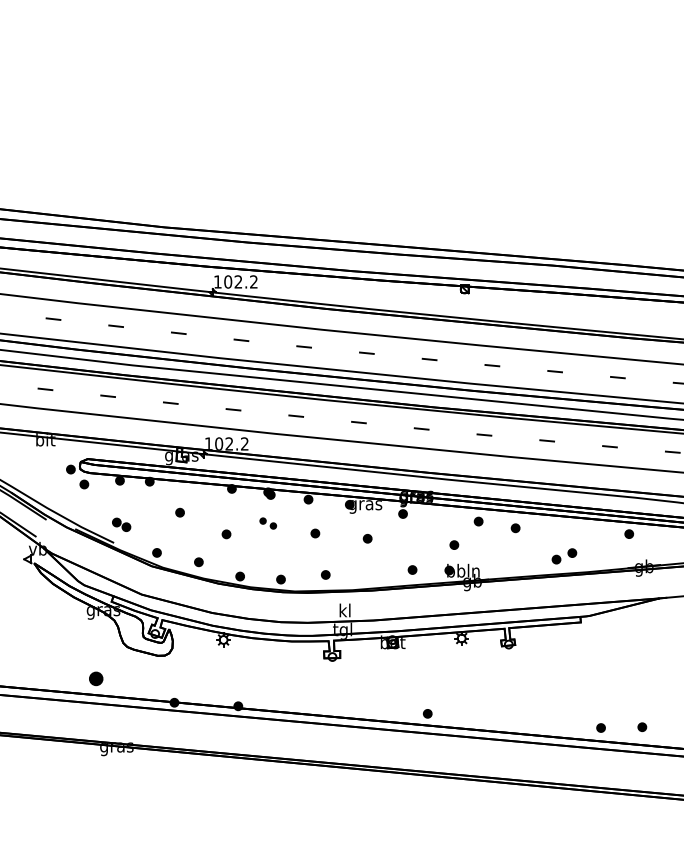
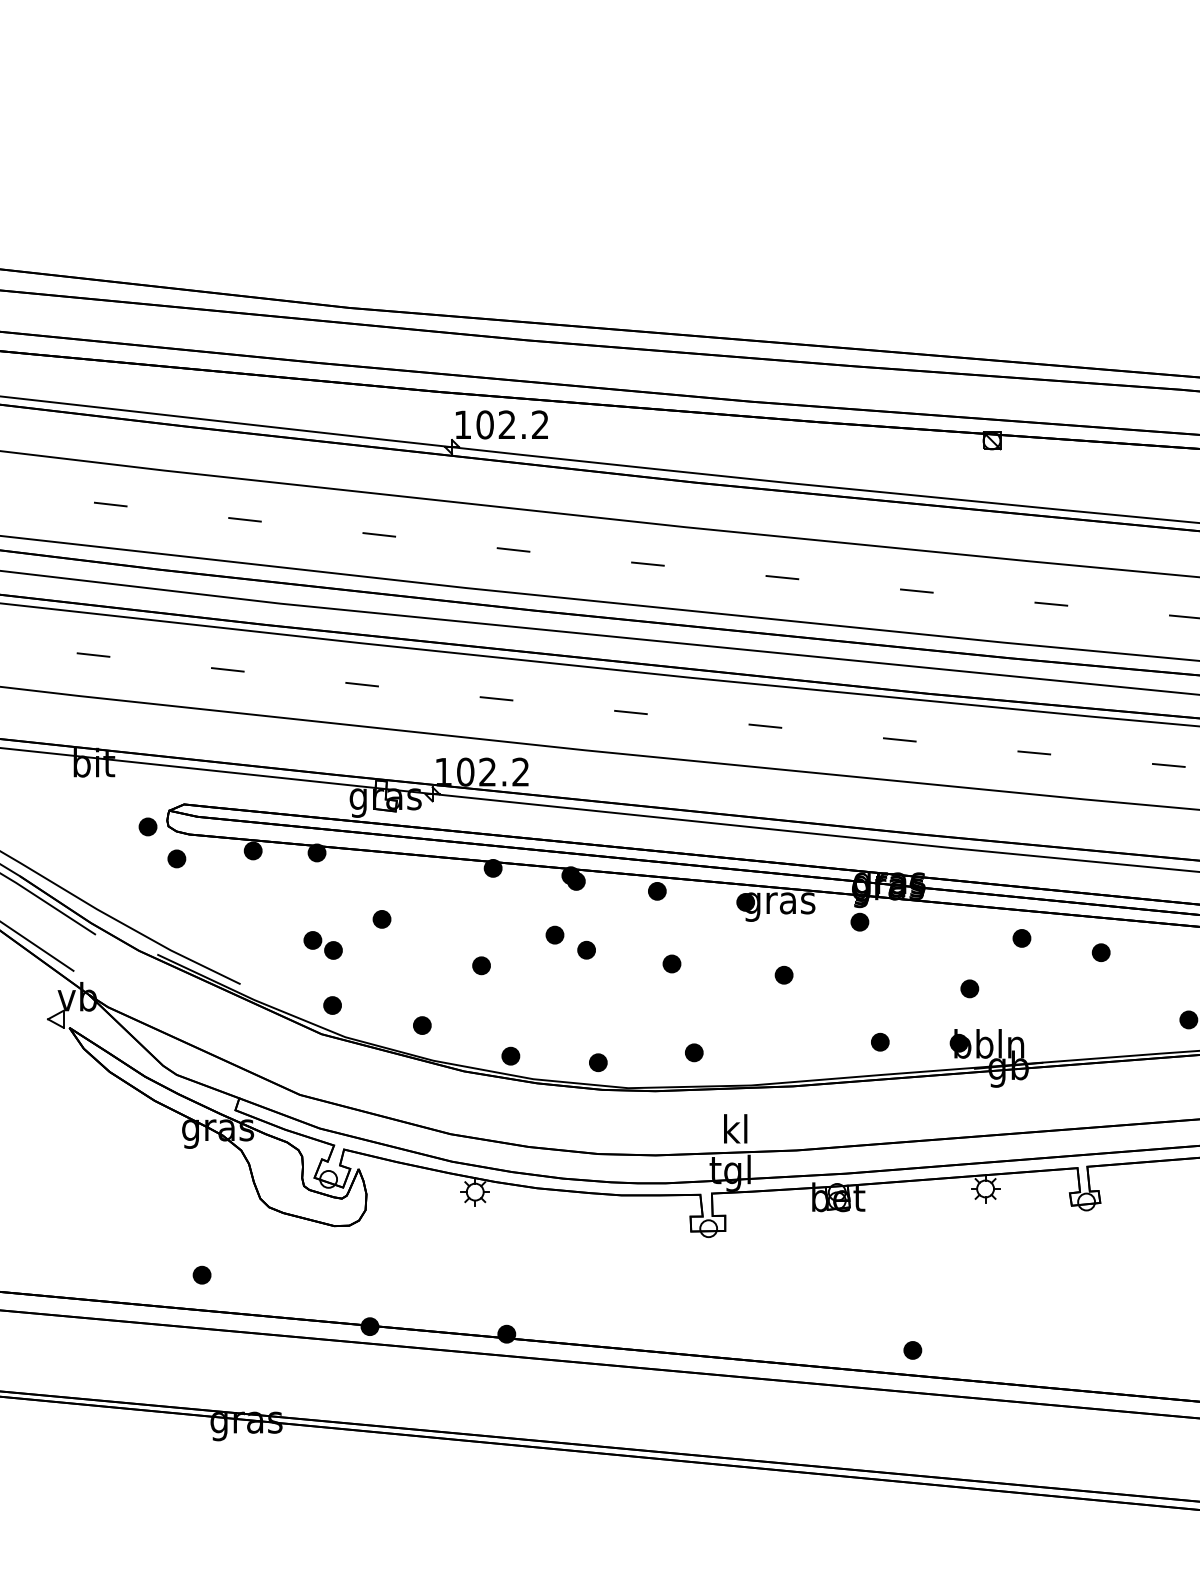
part: (268, 523) -> (571, 942), size x1.43
part: (121, 524) -> (322, 944), moved
part: (95, 678) -> (200, 1274), size x0.62

